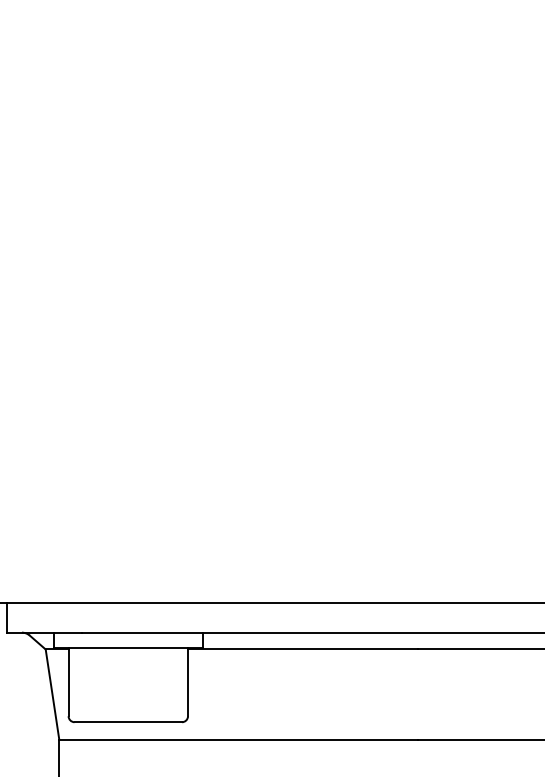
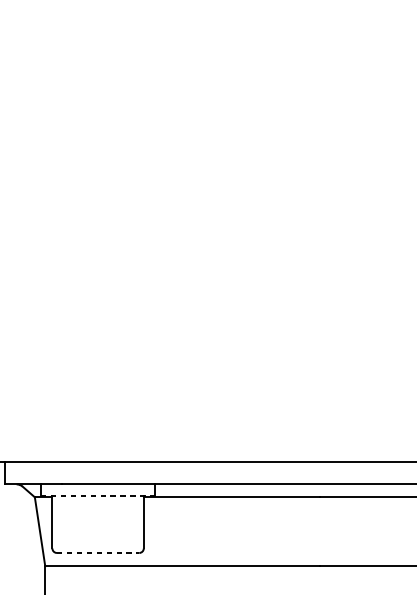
line: (128, 647) -> (98, 495), solid -> dashed
line: (128, 722) -> (98, 553), solid -> dashed

